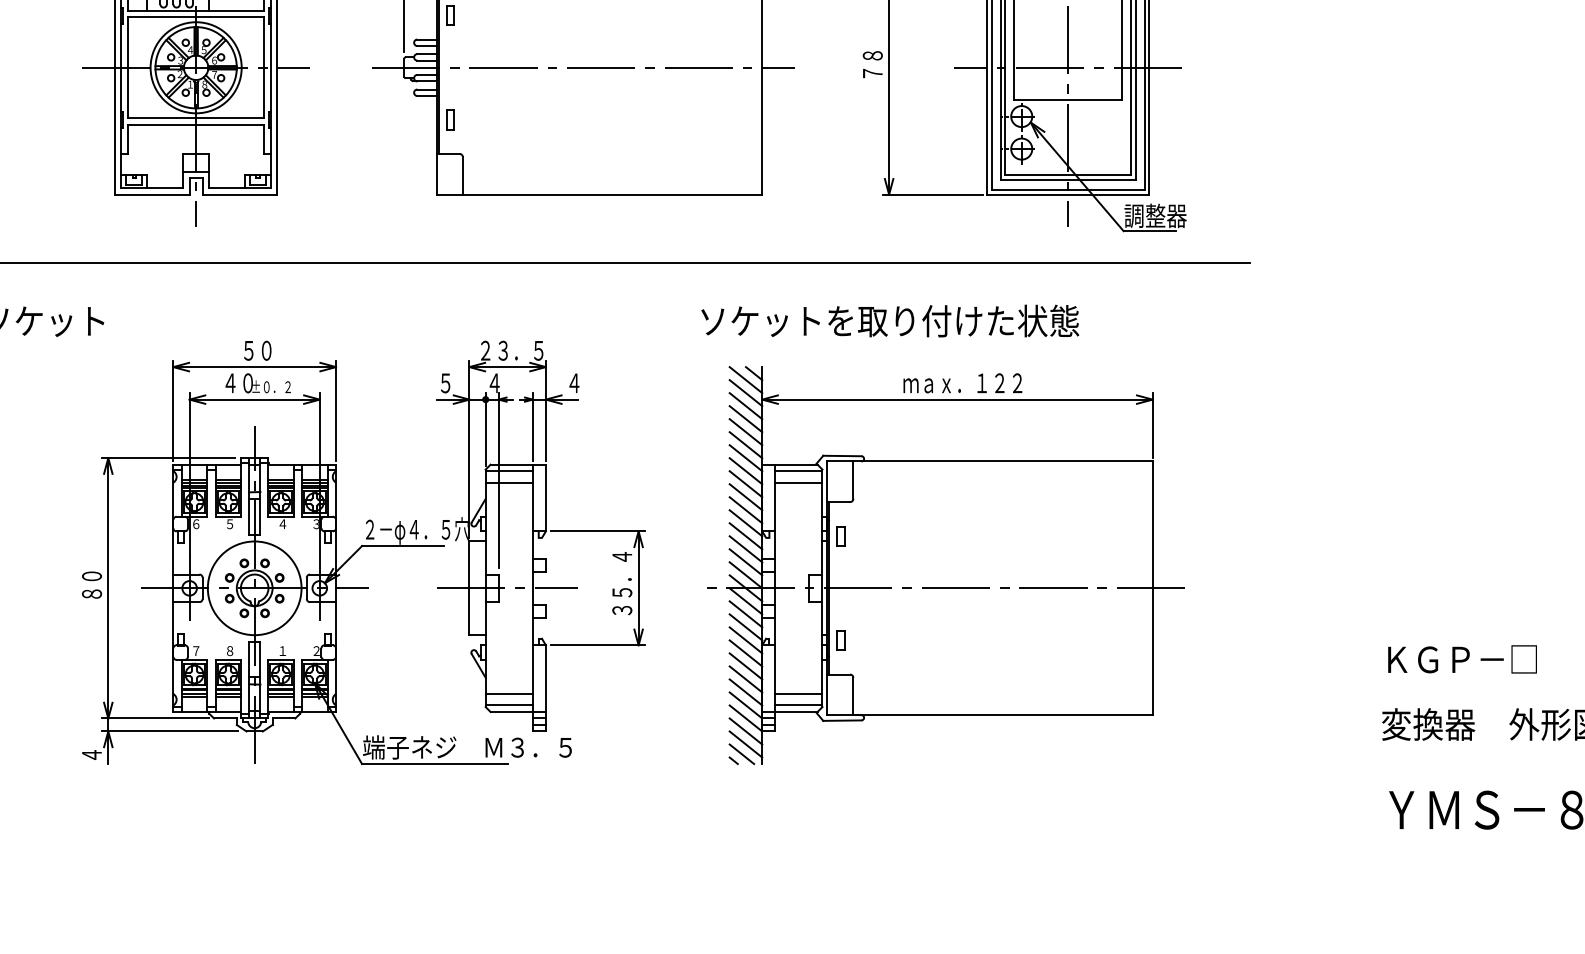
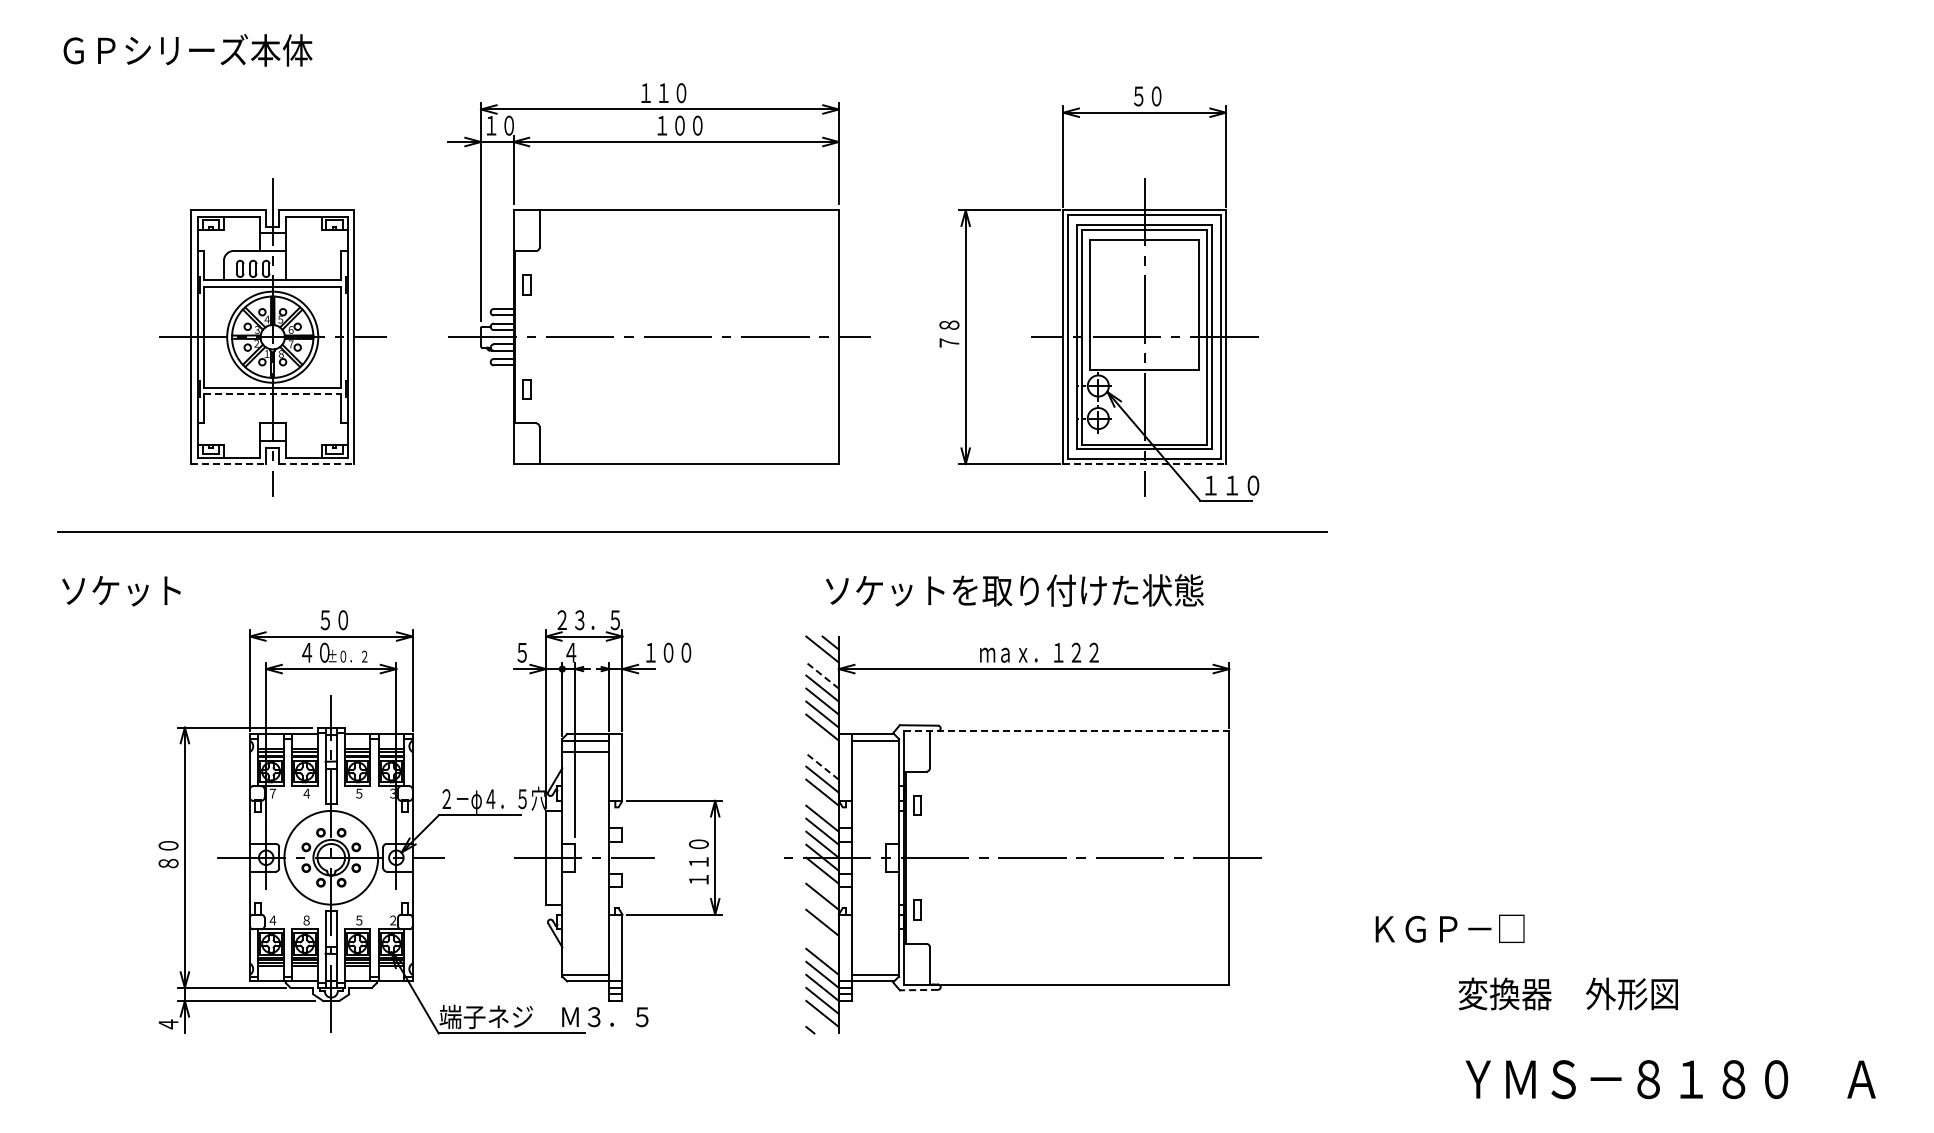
line: (196, 125) -> (273, 394), solid -> dashed
line: (152, 195) -> (229, 464), solid -> dashed
line: (240, 195) -> (317, 464), solid -> dashed
line: (1068, 195) -> (1145, 464), solid -> dashed
text: (1155, 216) -> (1232, 485), 調整器 -> １１０
text: (889, 321) -> (1014, 590), moved
text: (591, 383) -> (668, 652), ４ -> １００
line: (745, 393) -> (822, 662), removed
line: (745, 406) -> (822, 675), solid -> dashed
line: (989, 461) -> (1066, 730), solid -> dashed
line: (745, 471) -> (822, 740), removed
line: (798, 483) -> (875, 752), removed
line: (745, 484) -> (822, 753), removed
line: (745, 497) -> (822, 766), solid -> dashed
text: (195, 524) -> (272, 793), ６ -> ７
text: (229, 524) -> (306, 793), ５ -> ４
text: (282, 524) -> (359, 793), ４ -> ５
line: (745, 536) -> (822, 805), removed
text: (621, 583) -> (698, 852), ３５．４ -> １１０
line: (745, 614) -> (822, 883), removed
line: (745, 640) -> (822, 909), removed
text: (195, 651) -> (272, 920), ７ -> ４
text: (282, 651) -> (359, 920), １ -> ５
text: (1461, 659) -> (1449, 928), moved
line: (745, 666) -> (822, 935), removed
line: (745, 679) -> (822, 948), removed
line: (508, 694) -> (585, 963), removed
line: (798, 694) -> (875, 963), removed
line: (841, 721) -> (918, 990), solid -> dashed
line: (741, 754) -> (818, 1023), removed

